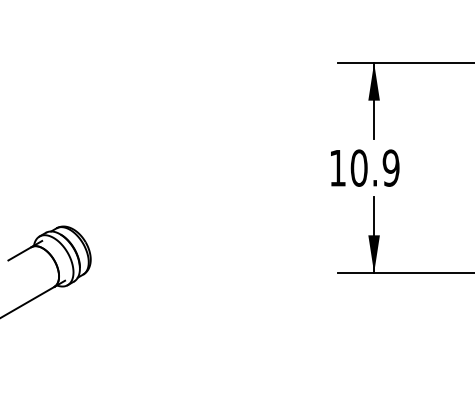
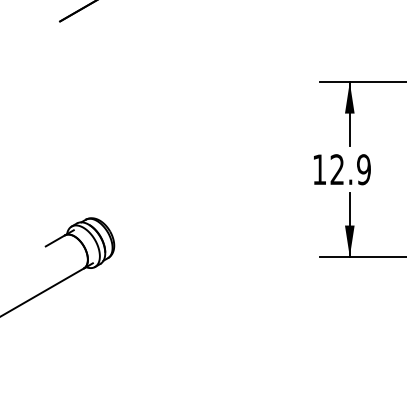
text: (359, 167) -> (337, 169), 10.9 -> 12.9

